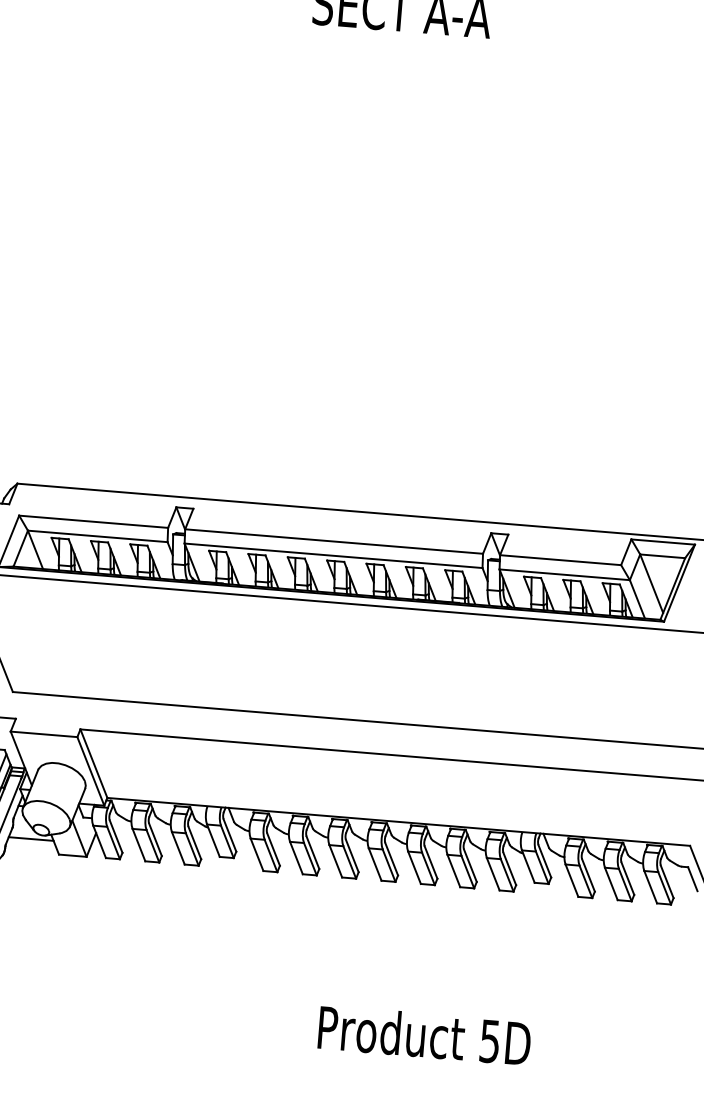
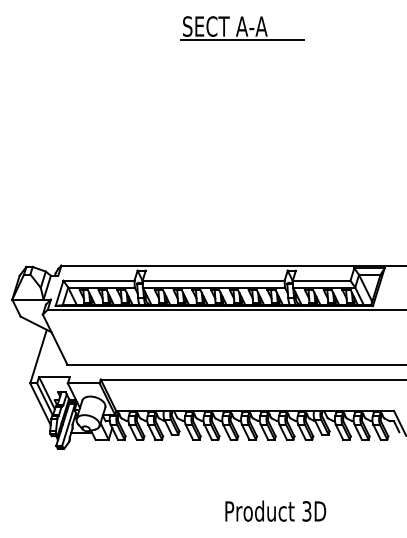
line: (436, 42) -> (242, 40), added
text: (489, 1041) -> (306, 511), 5D -> 3D

